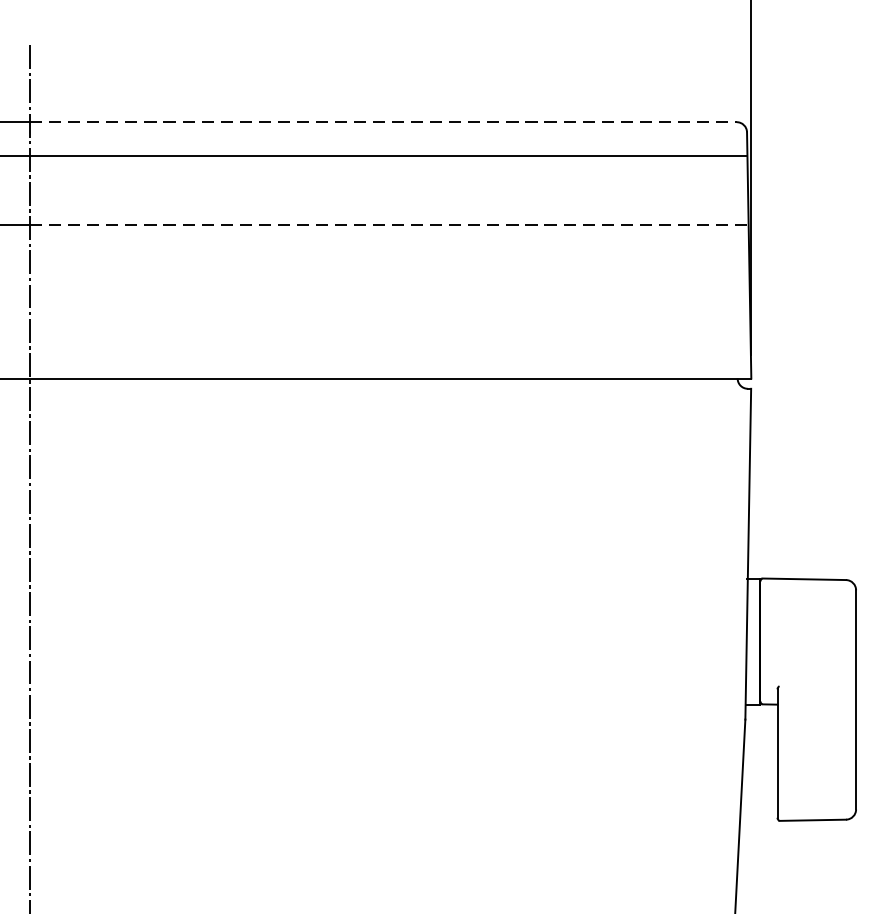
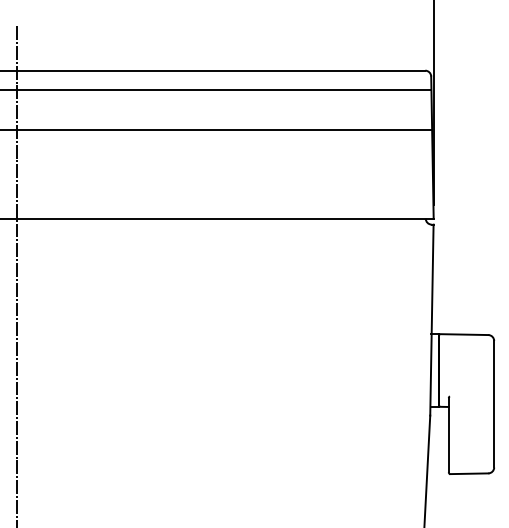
line: (383, 121) -> (221, 70), dashed -> solid
line: (390, 224) -> (225, 129), dashed -> solid

